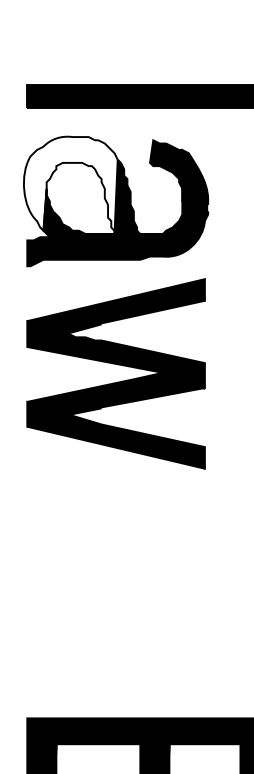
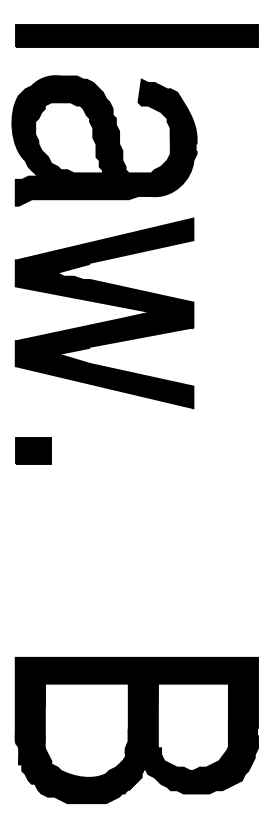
fill: (71, 185) -> (59, 124), added
part: (45, 511) -> (33, 450), added

